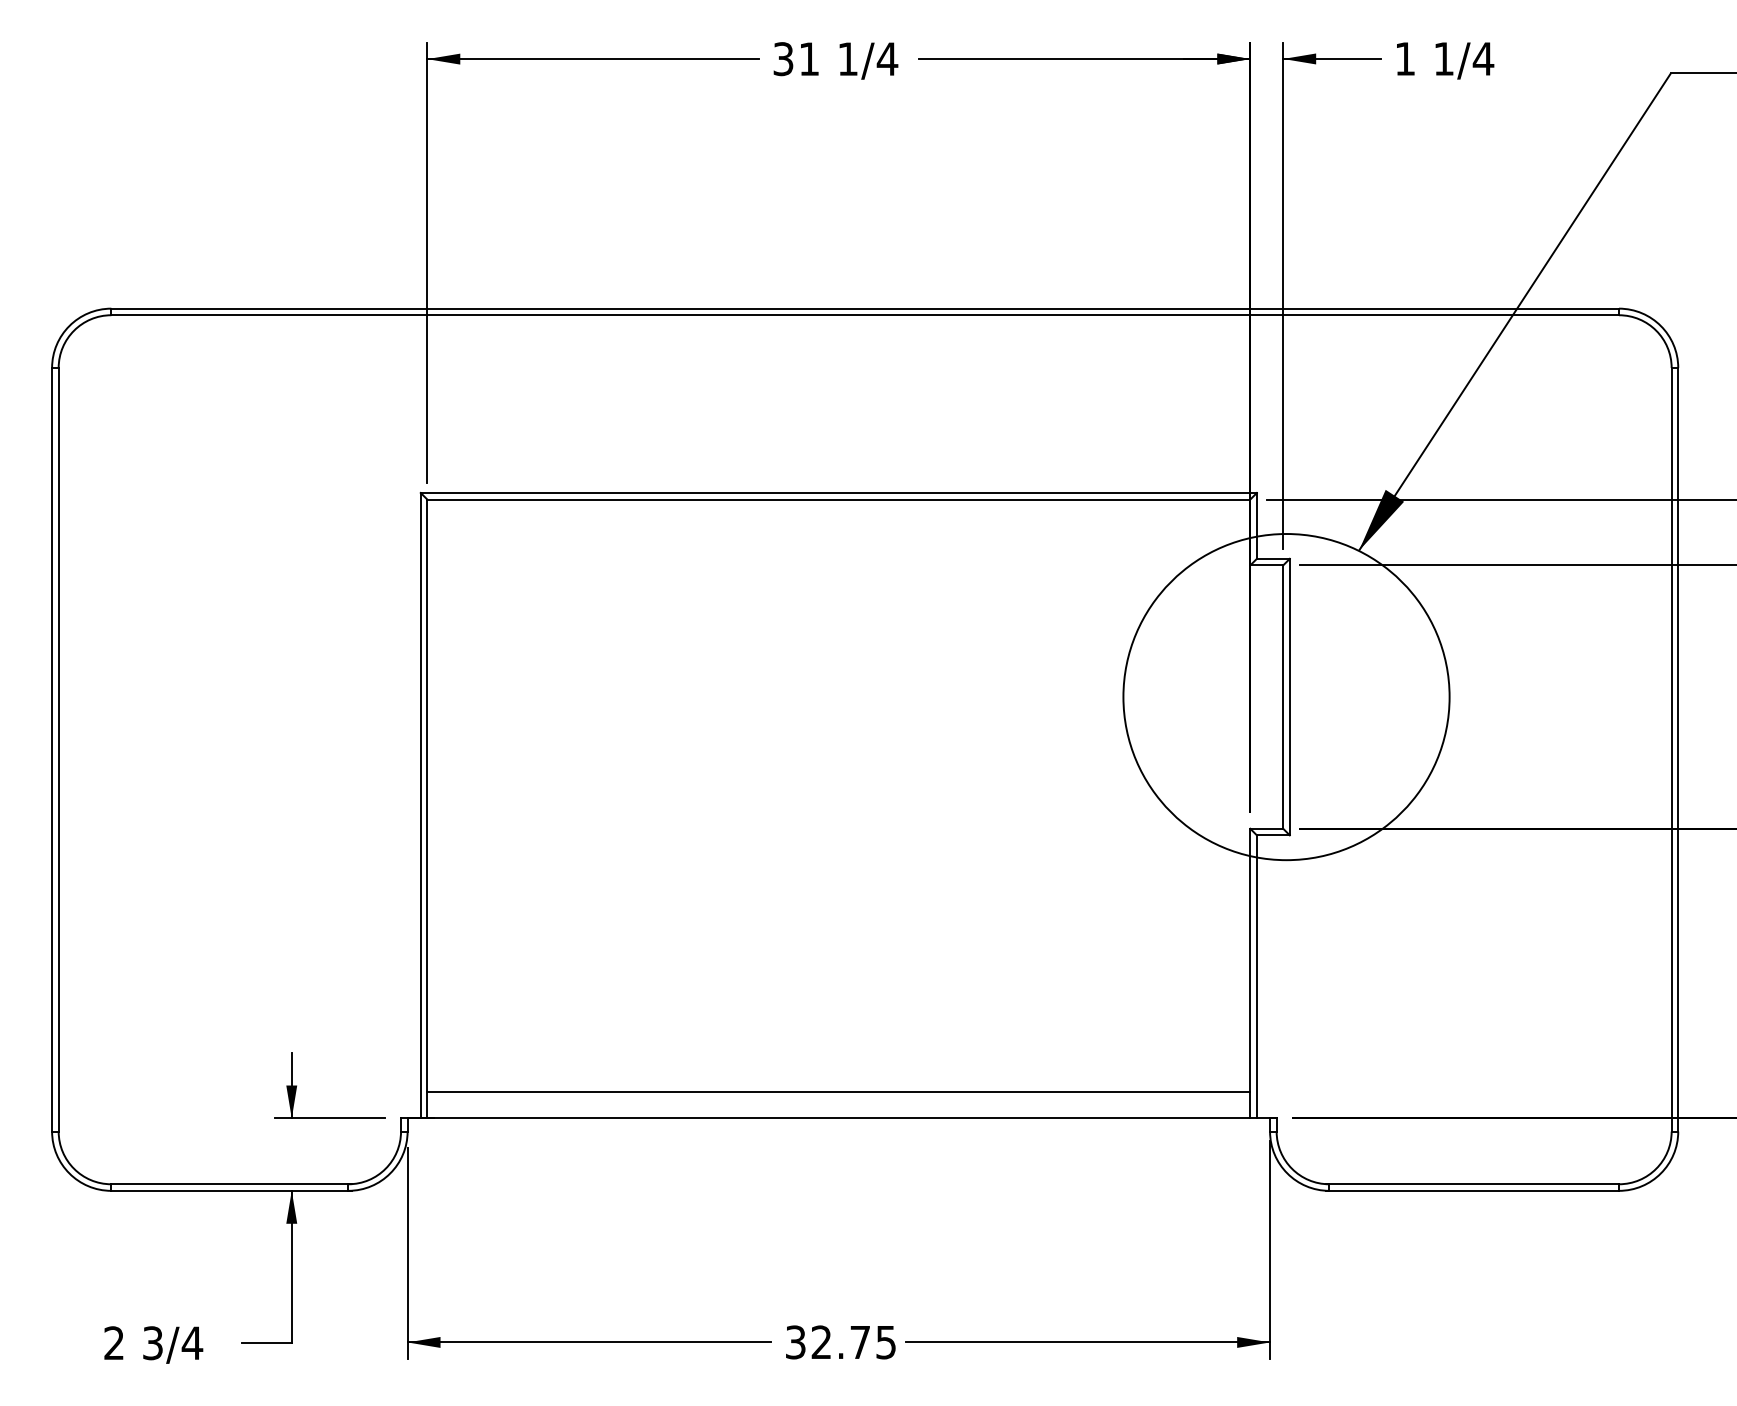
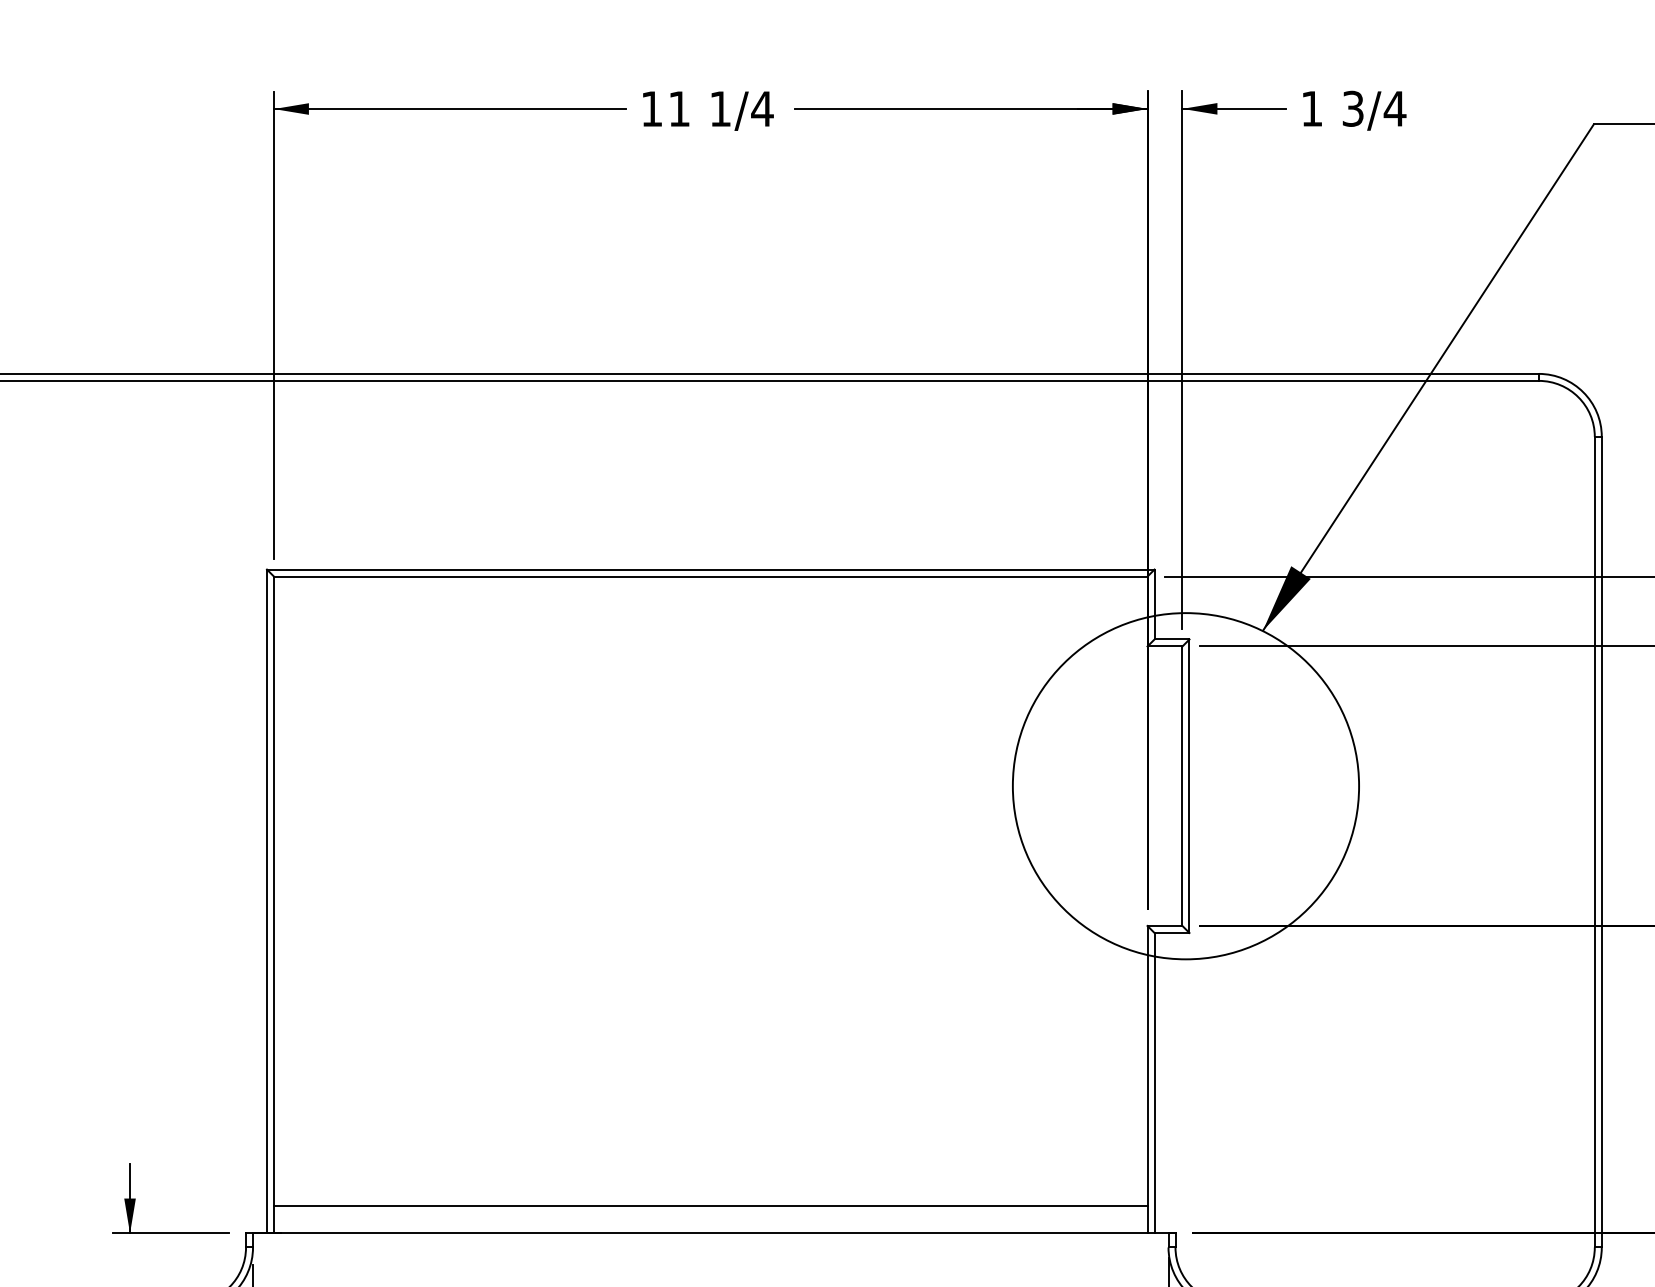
text: (1443, 58) -> (1352, 108), 1/4 -> 3/4
text: (783, 59) -> (652, 109), 31 -> 11

